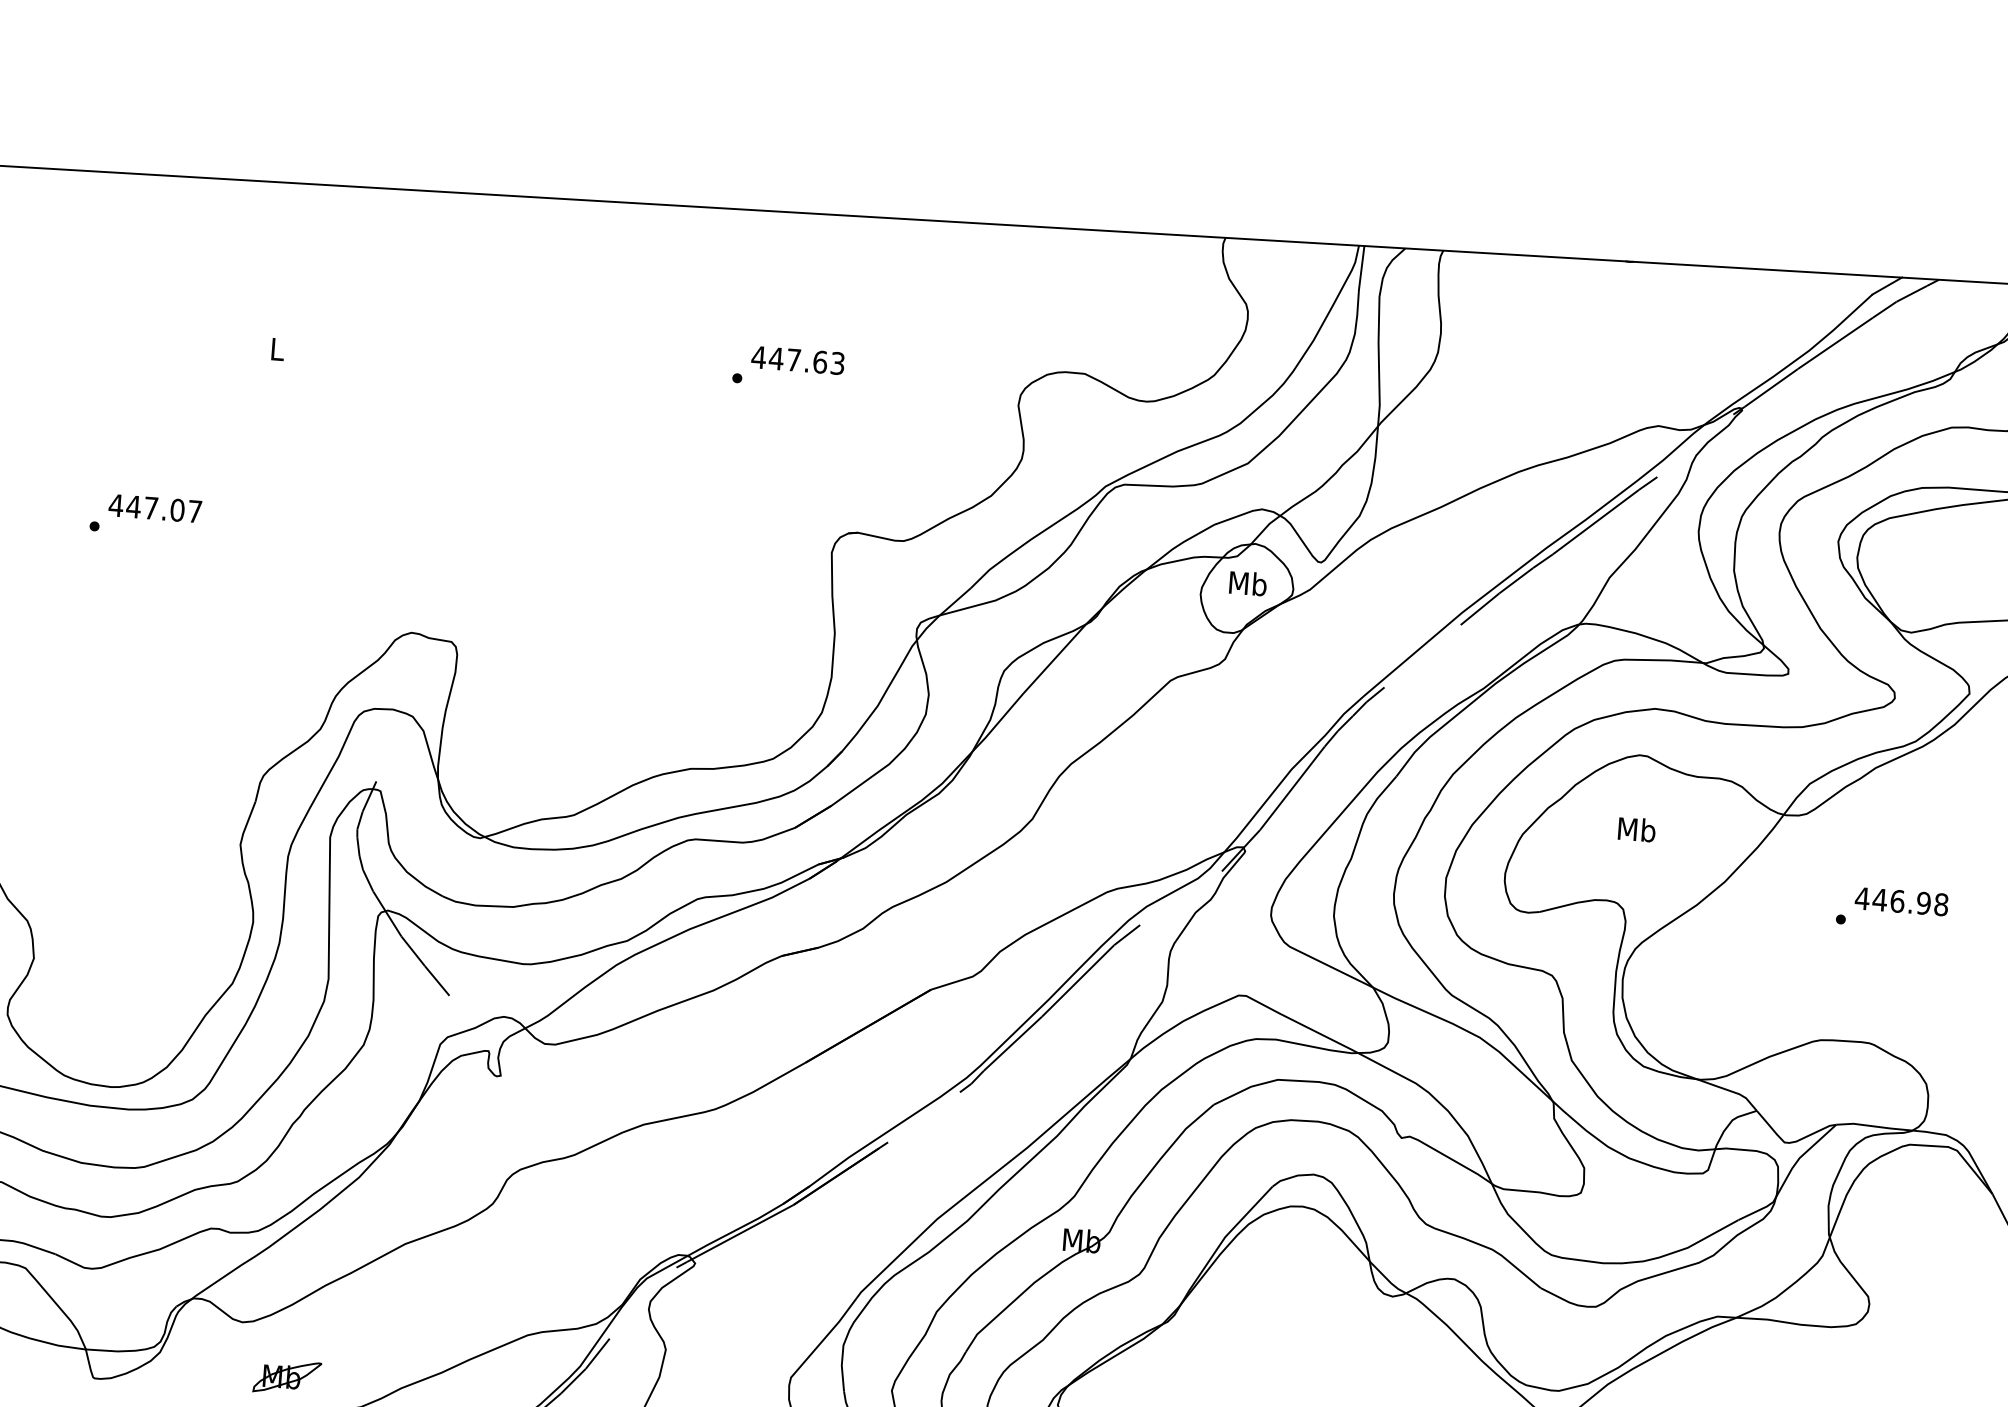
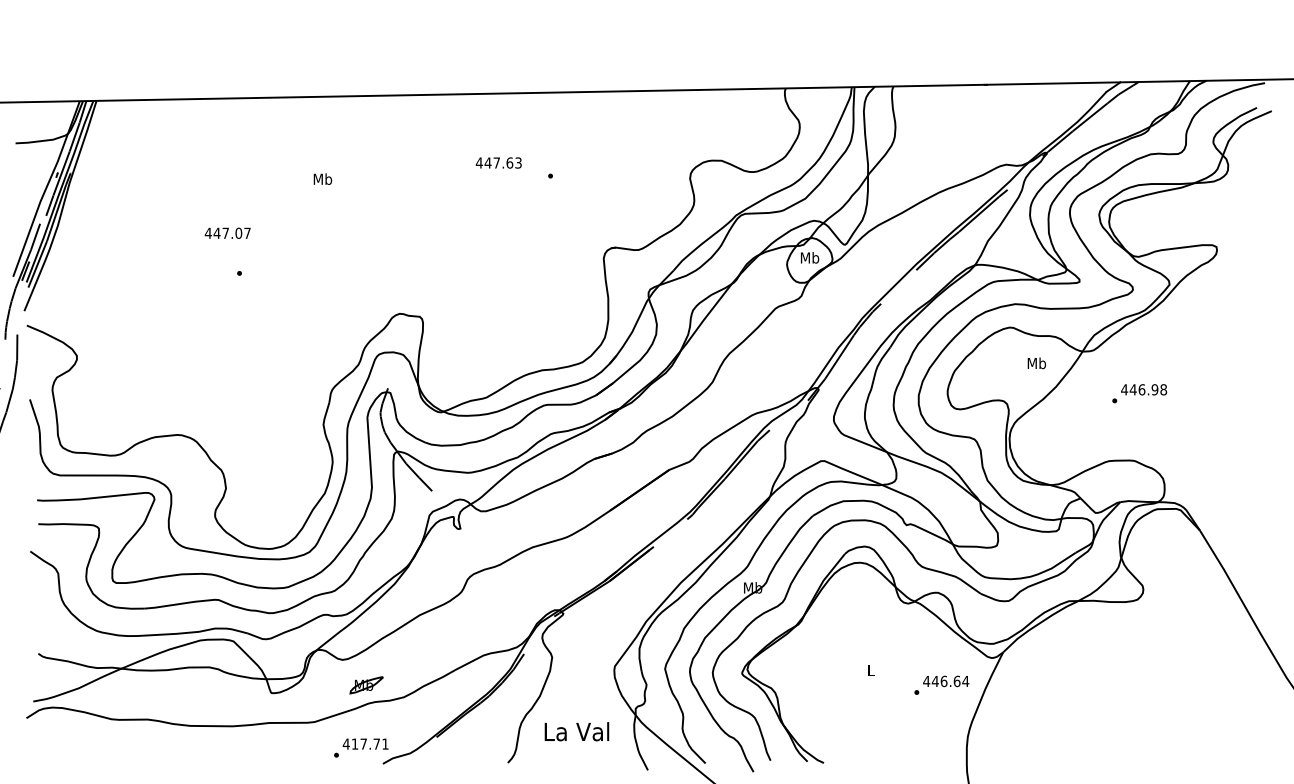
text: (276, 347) -> (322, 178), L -> Mb
text: (797, 359) -> (498, 162), moved
text: (154, 506) -> (227, 232), moved
text: (1636, 829) -> (1036, 363), moved

